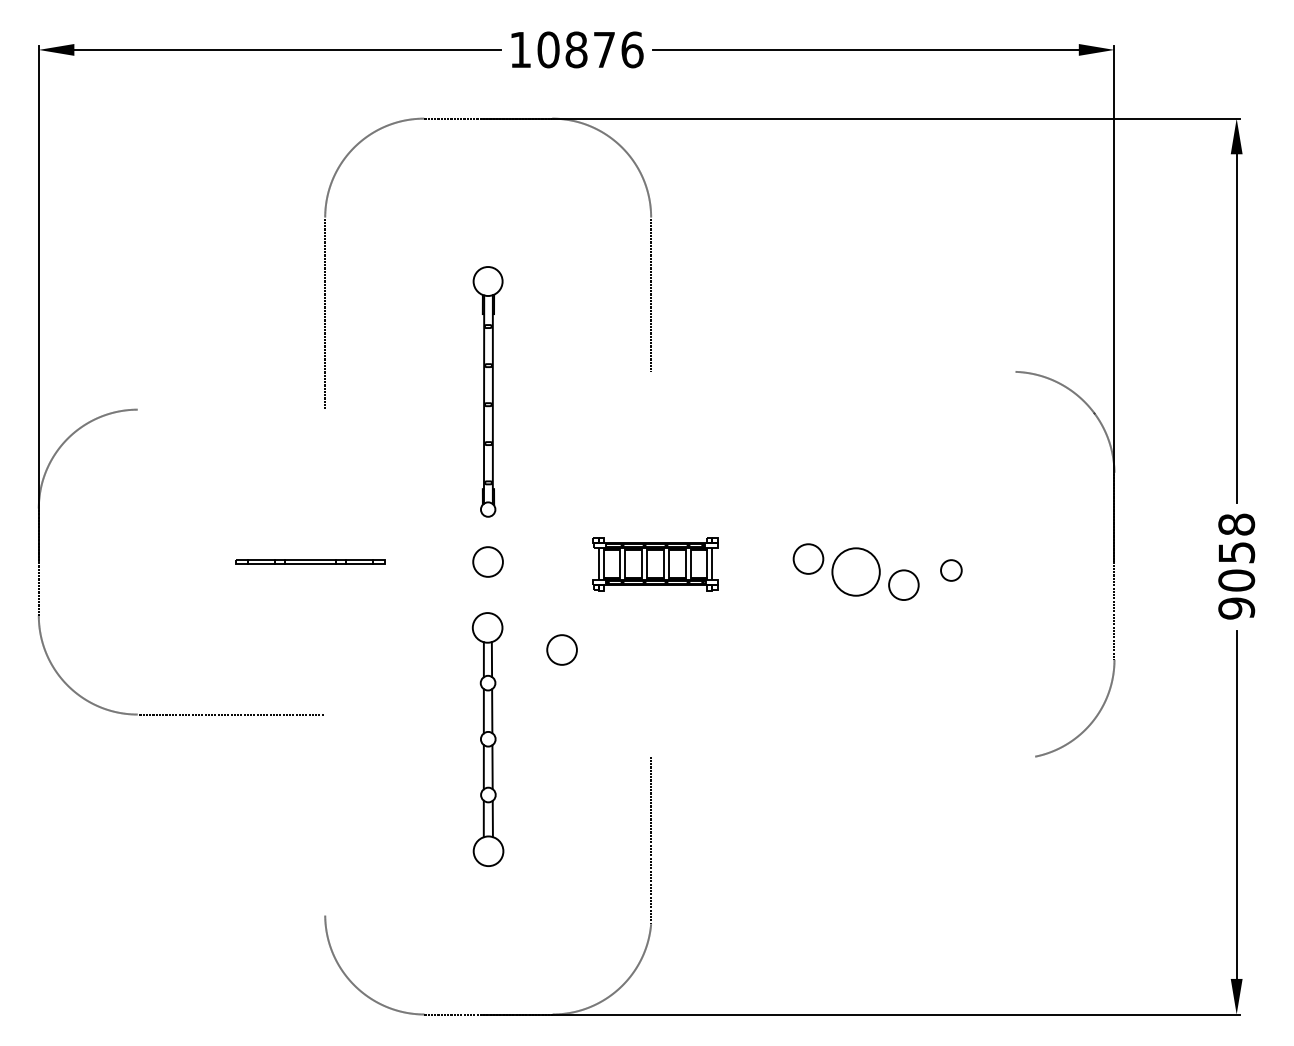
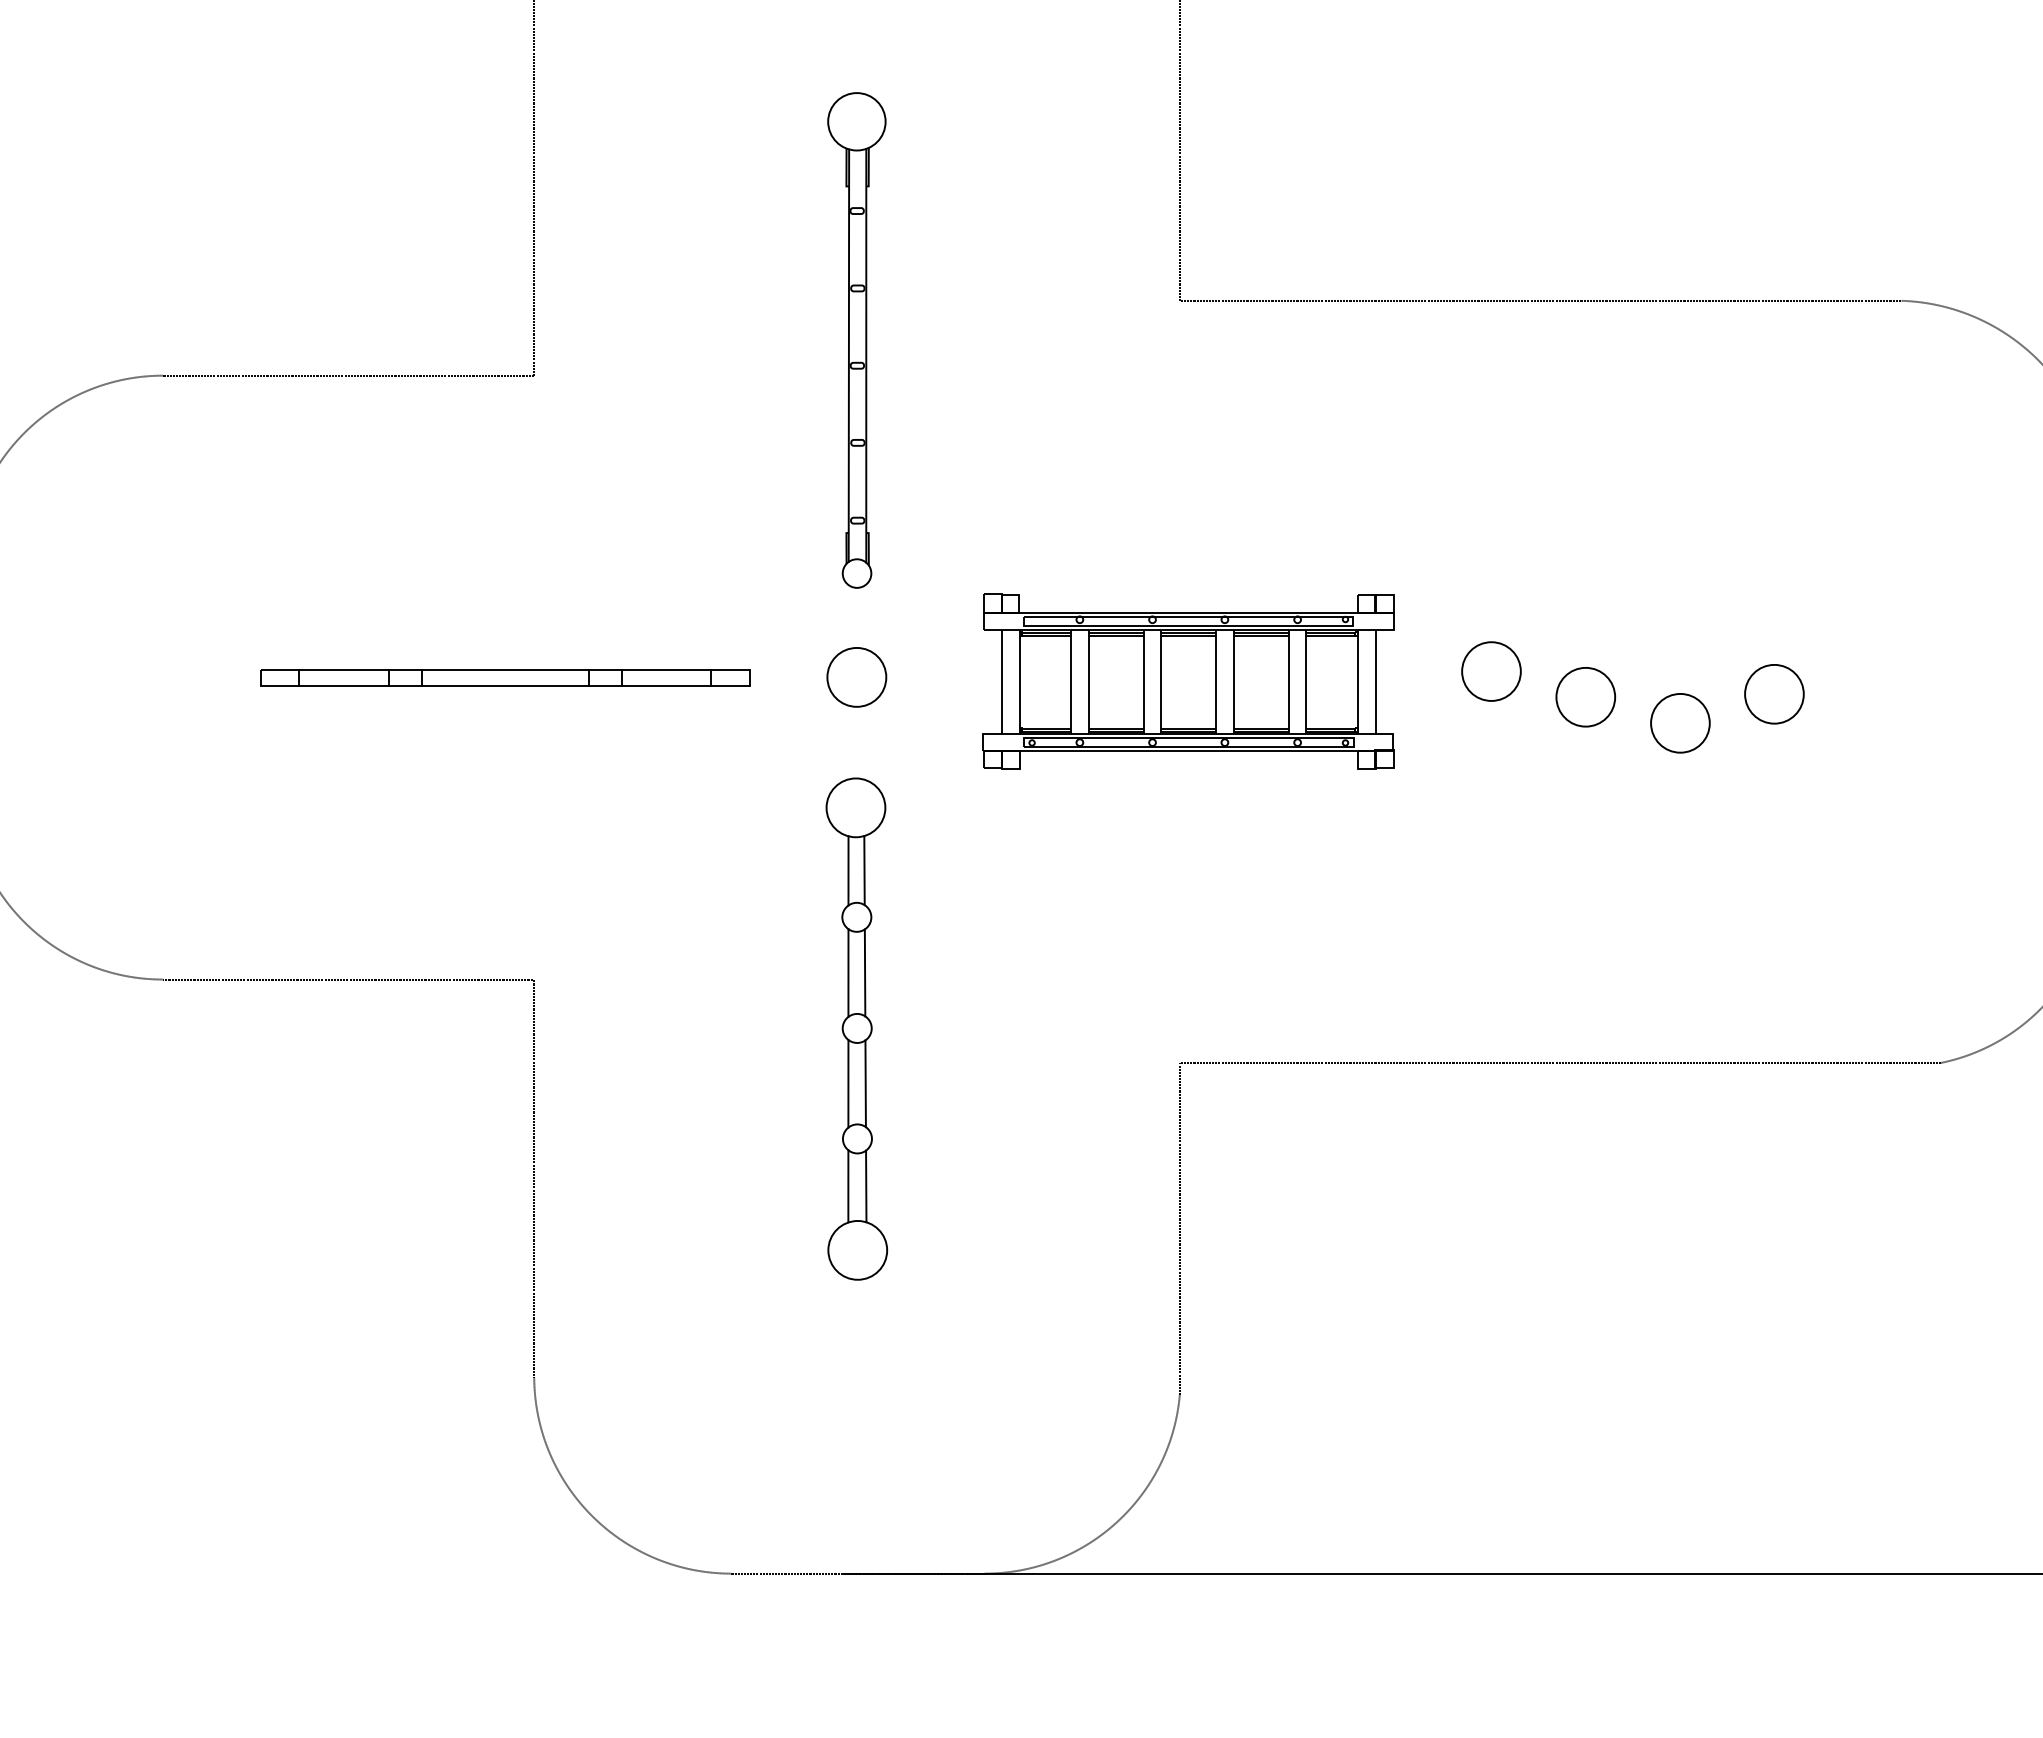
line: (833, 371) -> (1540, 300), added
line: (231, 409) -> (348, 375), added
part: (310, 561) -> (505, 676), size x1.67
part: (655, 563) -> (1188, 680), size x1.67
circle: (951, 570) -> (1774, 694), size x1.43
circle: (855, 571) -> (1584, 696), size x0.62
circle: (561, 649) -> (1002, 850), removed
line: (843, 756) -> (1560, 1062), added
line: (325, 814) -> (534, 1177), added

